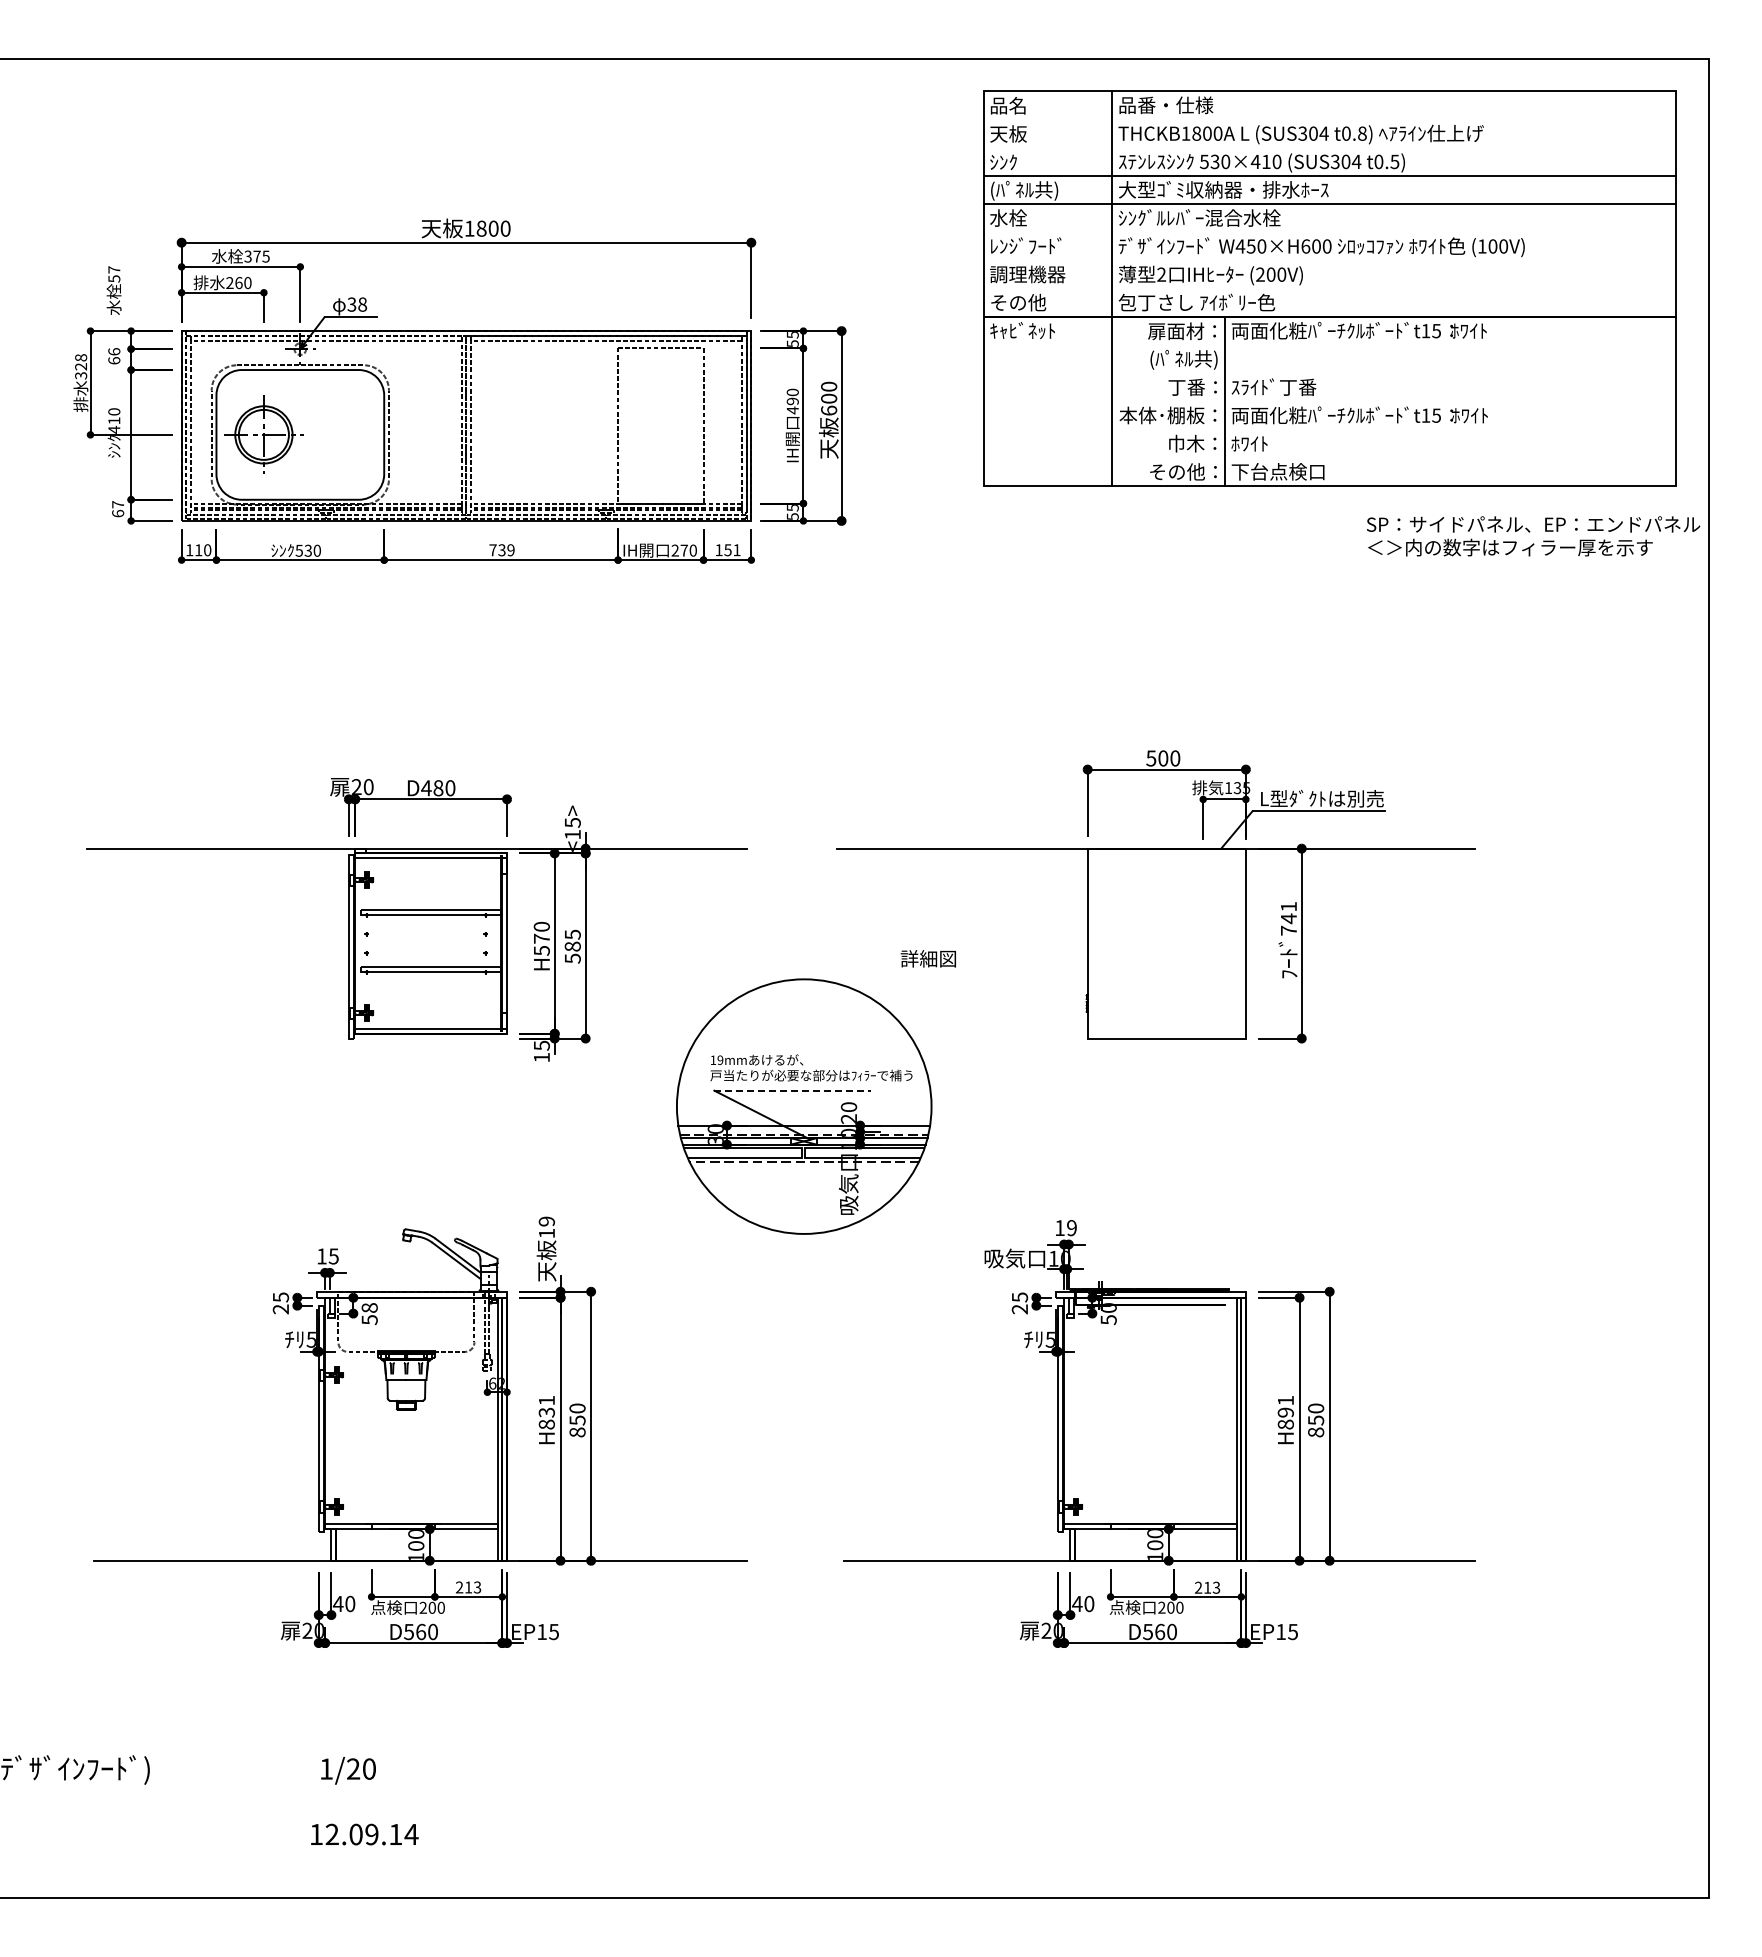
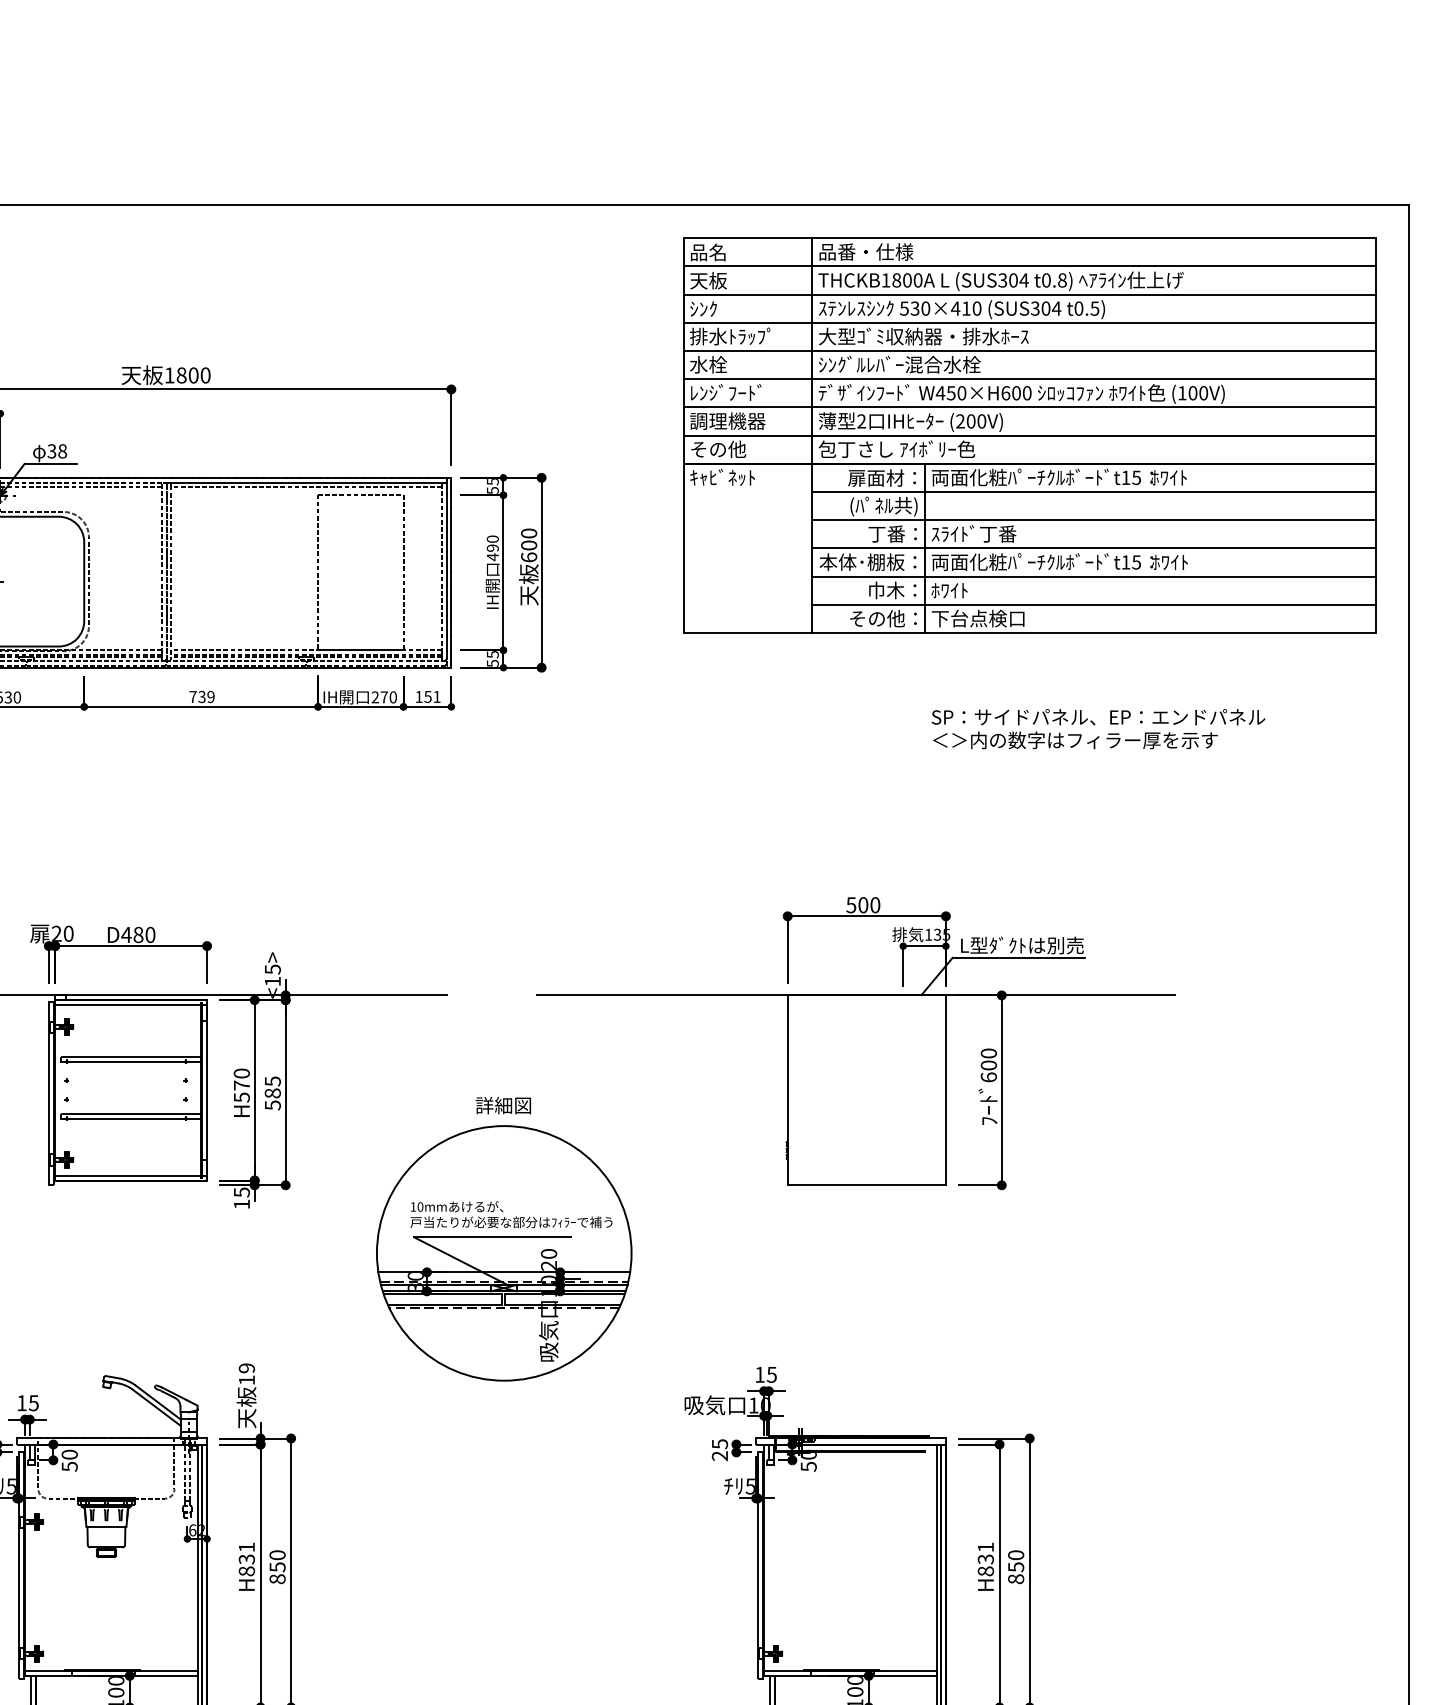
line: (1329, 119) -> (1029, 266), added
line: (1329, 147) -> (1029, 294), added
text: (1030, 190) -> (730, 337), (ﾊﾟﾈﾙ共) -> 排水ﾄﾗｯﾌﾟ
line: (1329, 232) -> (1029, 379), added
line: (1329, 260) -> (1029, 407), added
line: (1329, 288) -> (1029, 435), added
line: (1394, 345) -> (1094, 492), added
line: (1394, 373) -> (1094, 520), added
line: (1394, 401) -> (1094, 548), added
line: (1394, 429) -> (1094, 576), added
line: (1394, 458) -> (1094, 605), added
text: (1533, 536) -> (1098, 729), moved
text: (1288, 918) -> (988, 1065), 741 -> 600
text: (927, 958) -> (502, 1105), moved
text: (720, 1059) -> (420, 1206), 19mm -> 10mm
line: (792, 1090) -> (492, 1237), dashed -> solid
text: (1071, 1228) -> (771, 1375), 19 -> 15
text: (369, 1307) -> (69, 1454), 58 -> 50
text: (1285, 1412) -> (985, 1559), H891 -> H831

